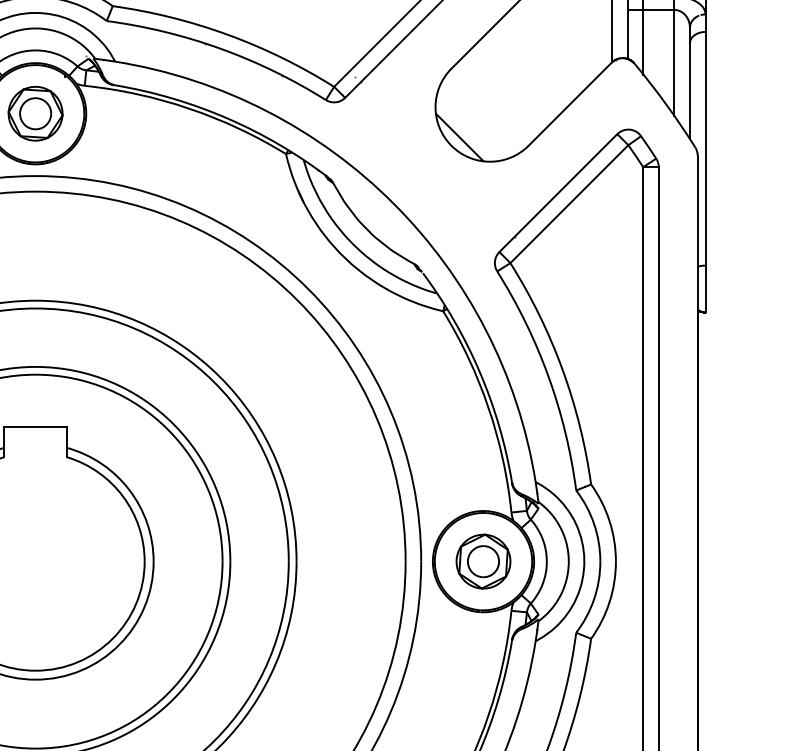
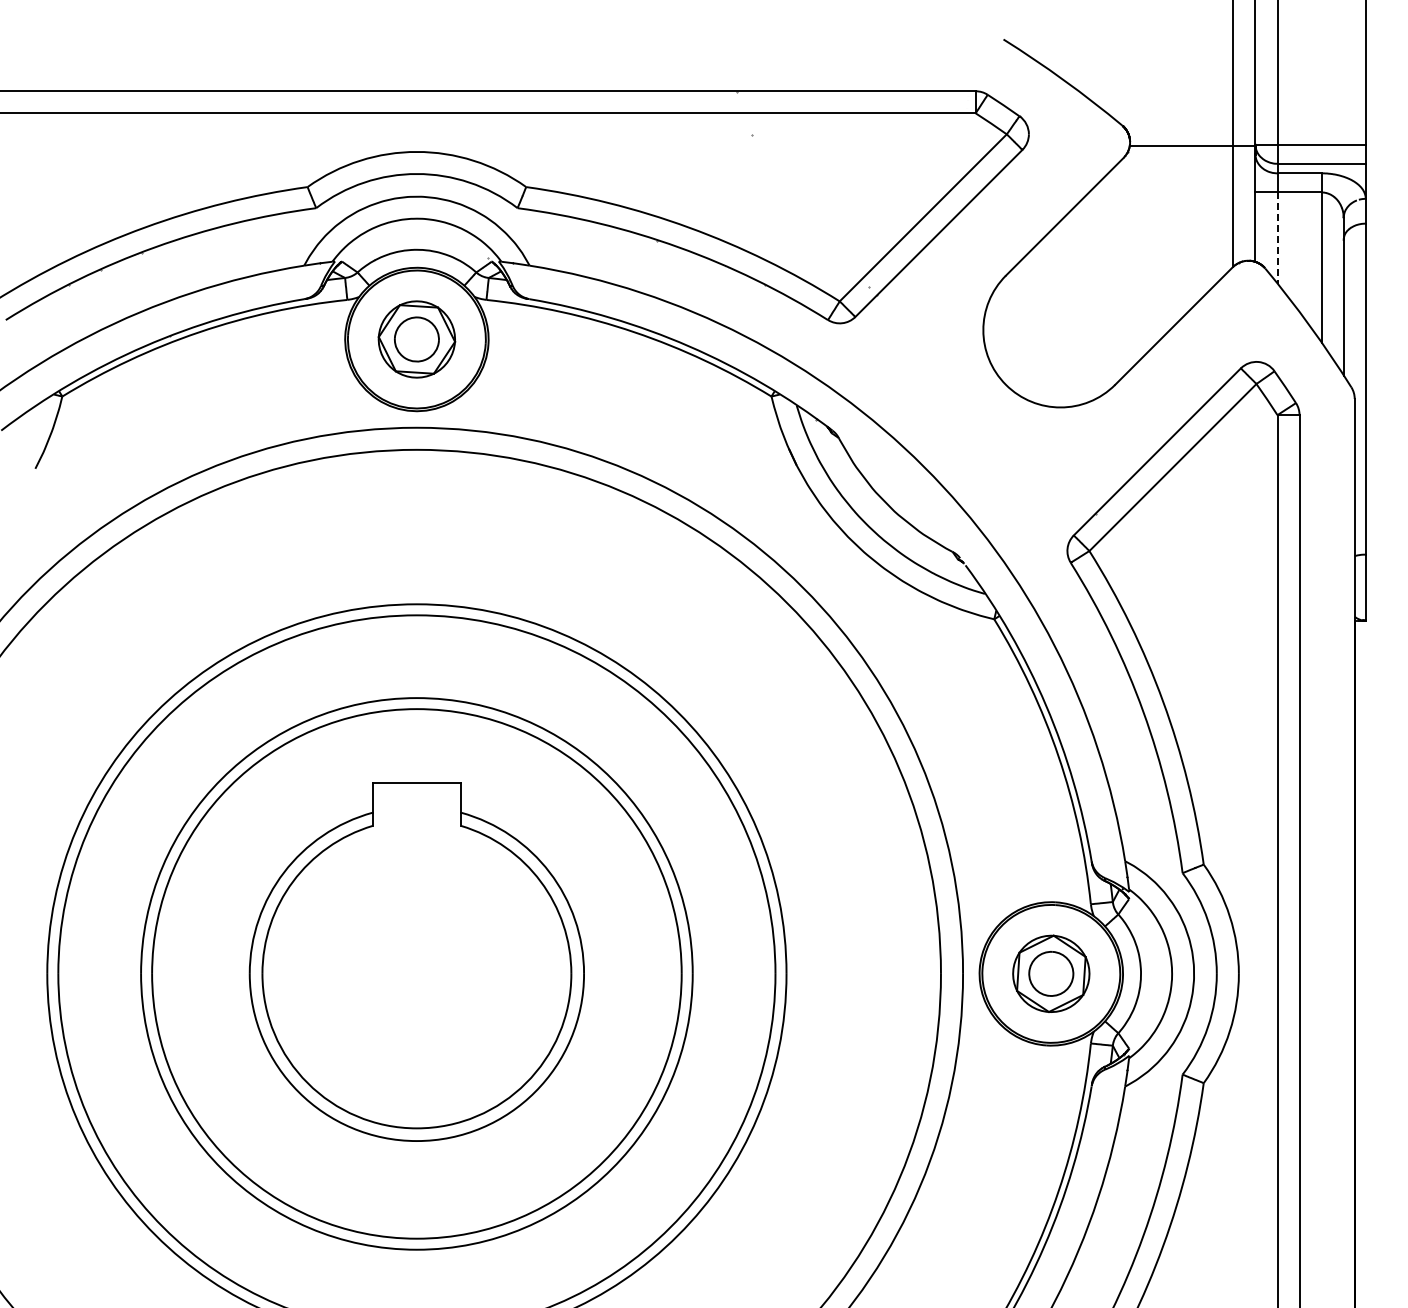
line: (643, 42) -> (1277, 238), solid -> dashed
line: (459, 137) -> (1017, 372), removed

